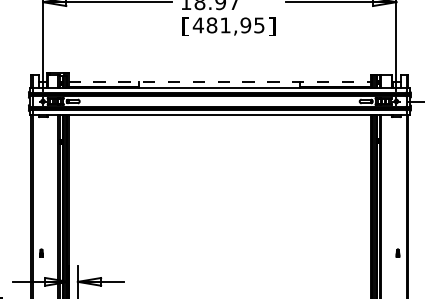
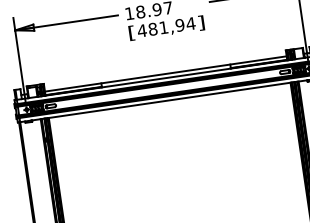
text: (258, 25) -> (190, 23), 481,95 -> 481,94
line: (220, 82) -> (166, 73), dashed -> solid

